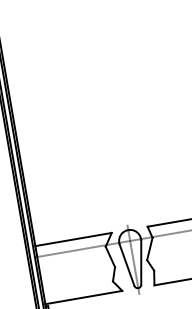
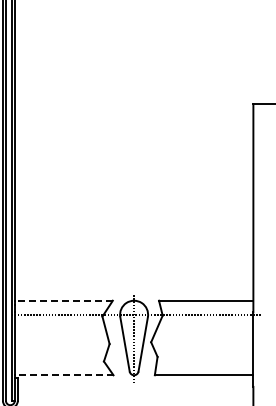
line: (73, 239) -> (63, 300), solid -> dashed
line: (83, 297) -> (63, 375), solid -> dashed

